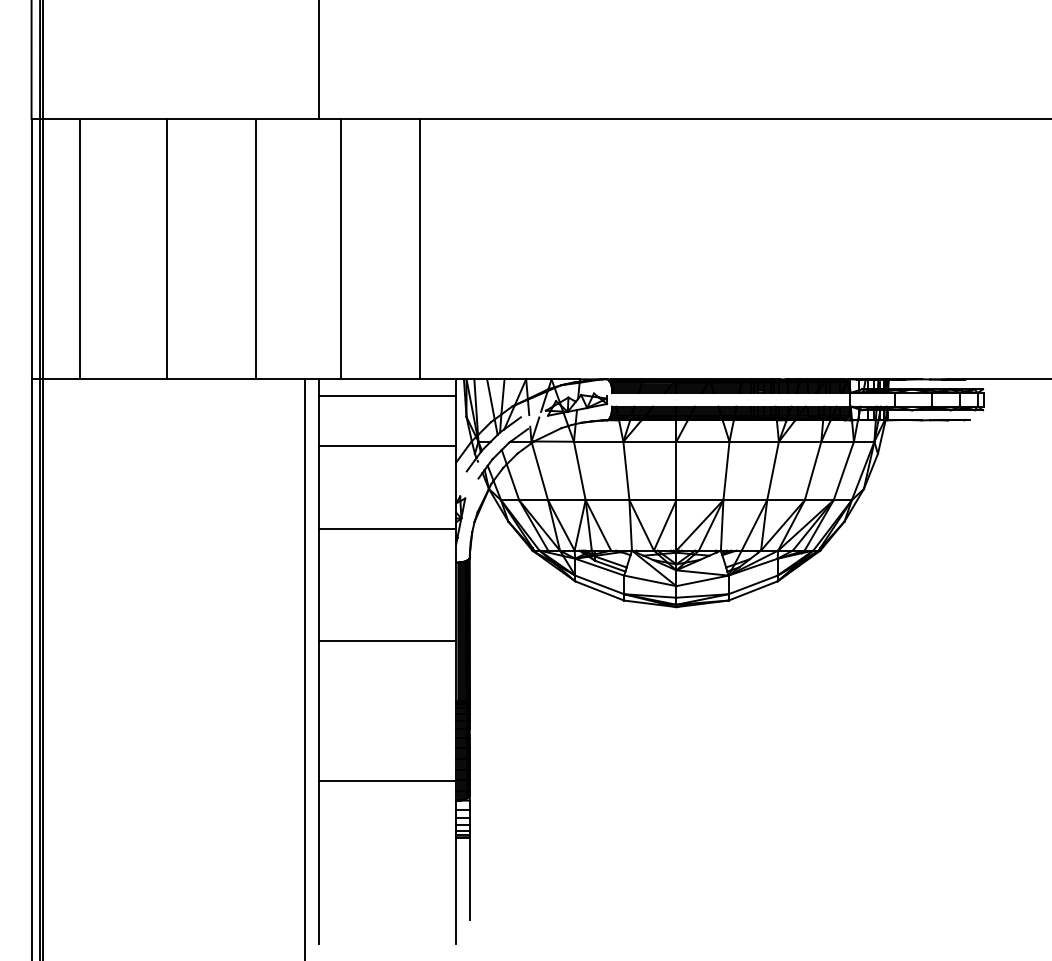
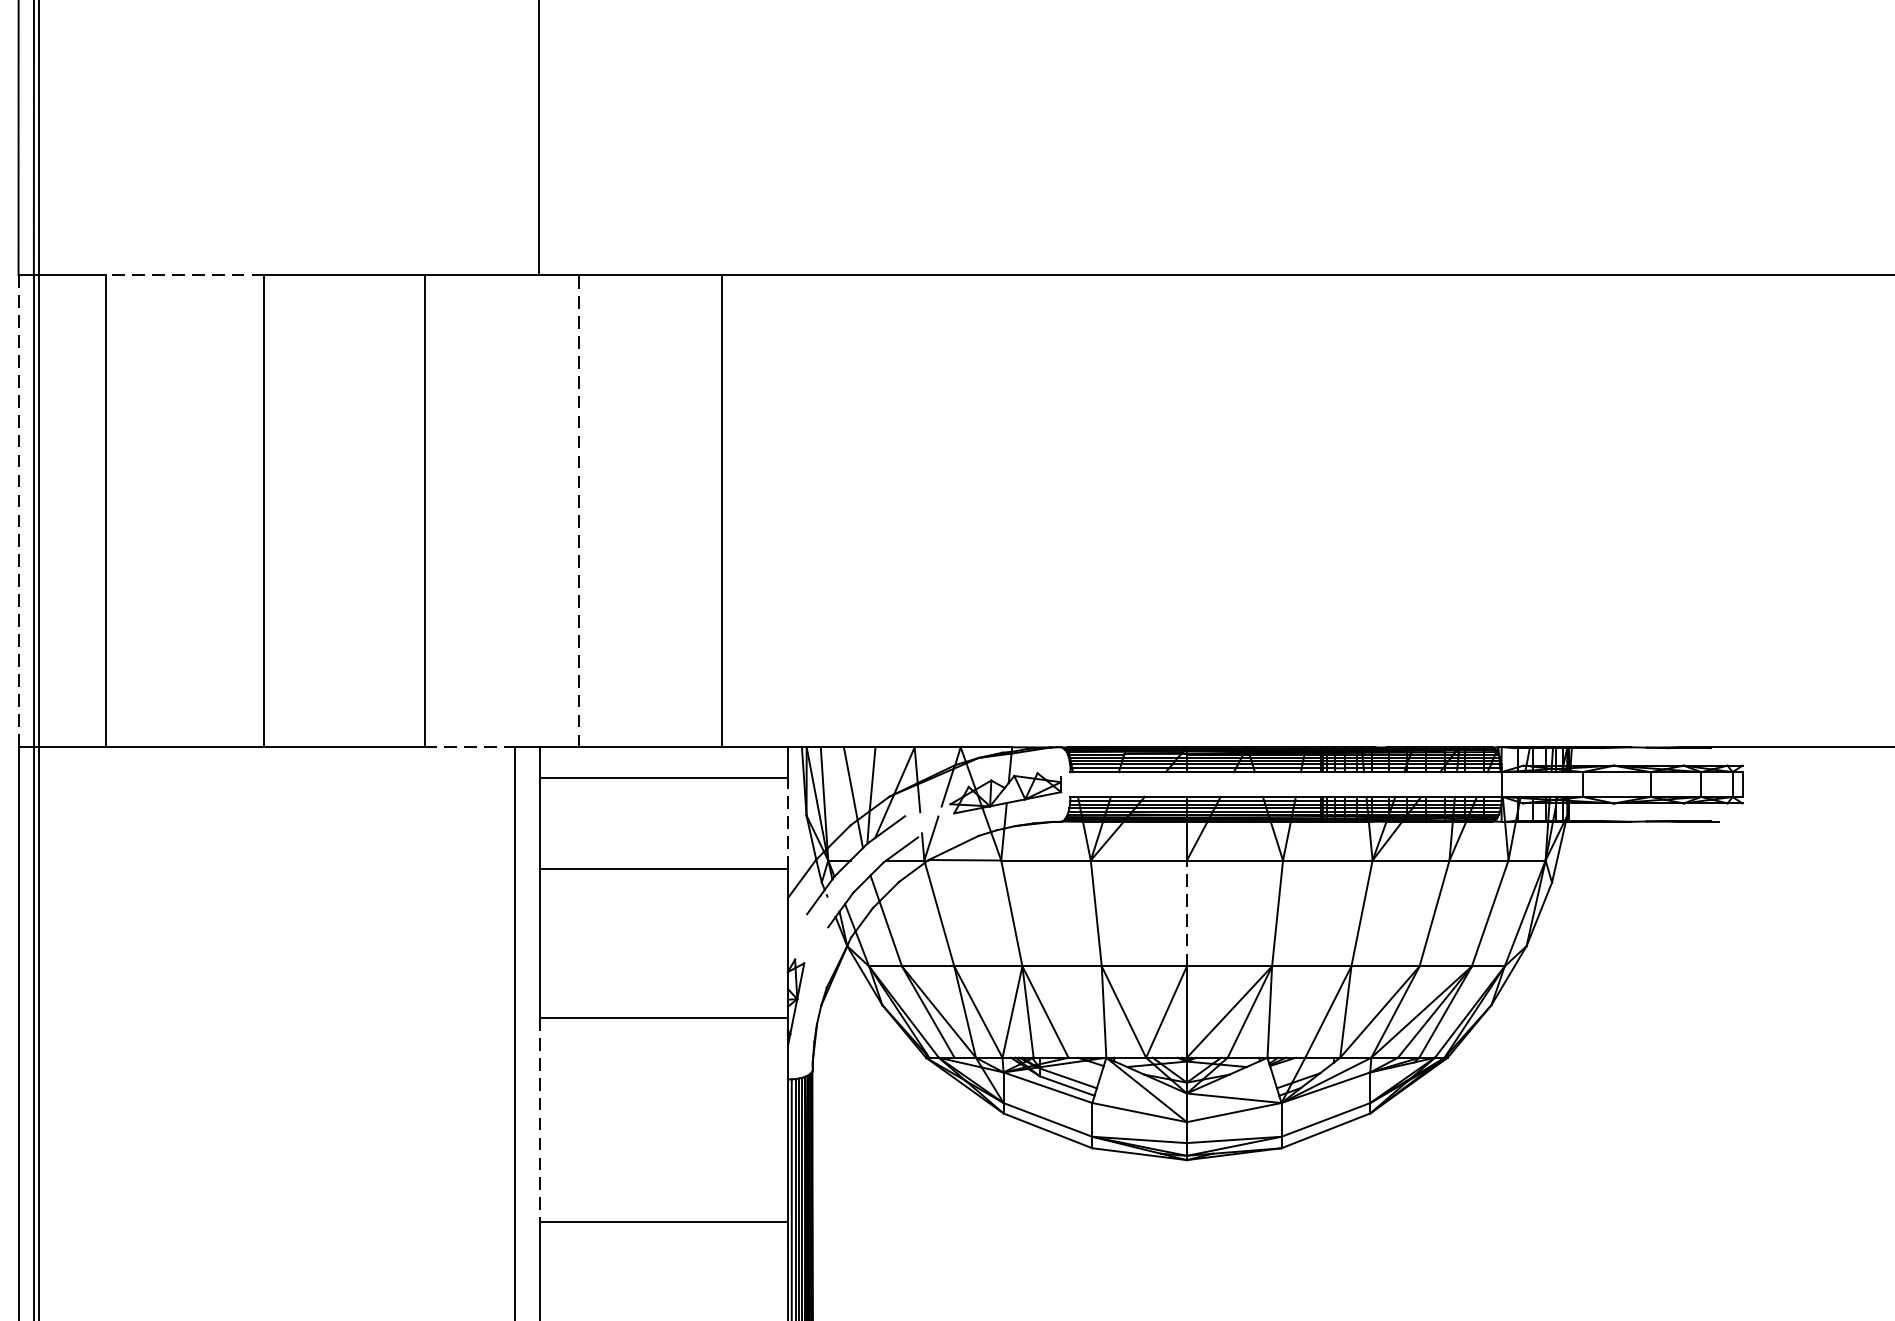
line: (123, 118) -> (185, 274), solid -> dashed
line: (341, 248) -> (580, 510), solid -> dashed
line: (31, 249) -> (18, 512), solid -> dashed
line: (280, 379) -> (469, 747), solid -> dashed
line: (456, 420) -> (788, 822), solid -> dashed
line: (676, 470) -> (1187, 912), solid -> dashed
line: (319, 585) -> (540, 1120), solid -> dashed

